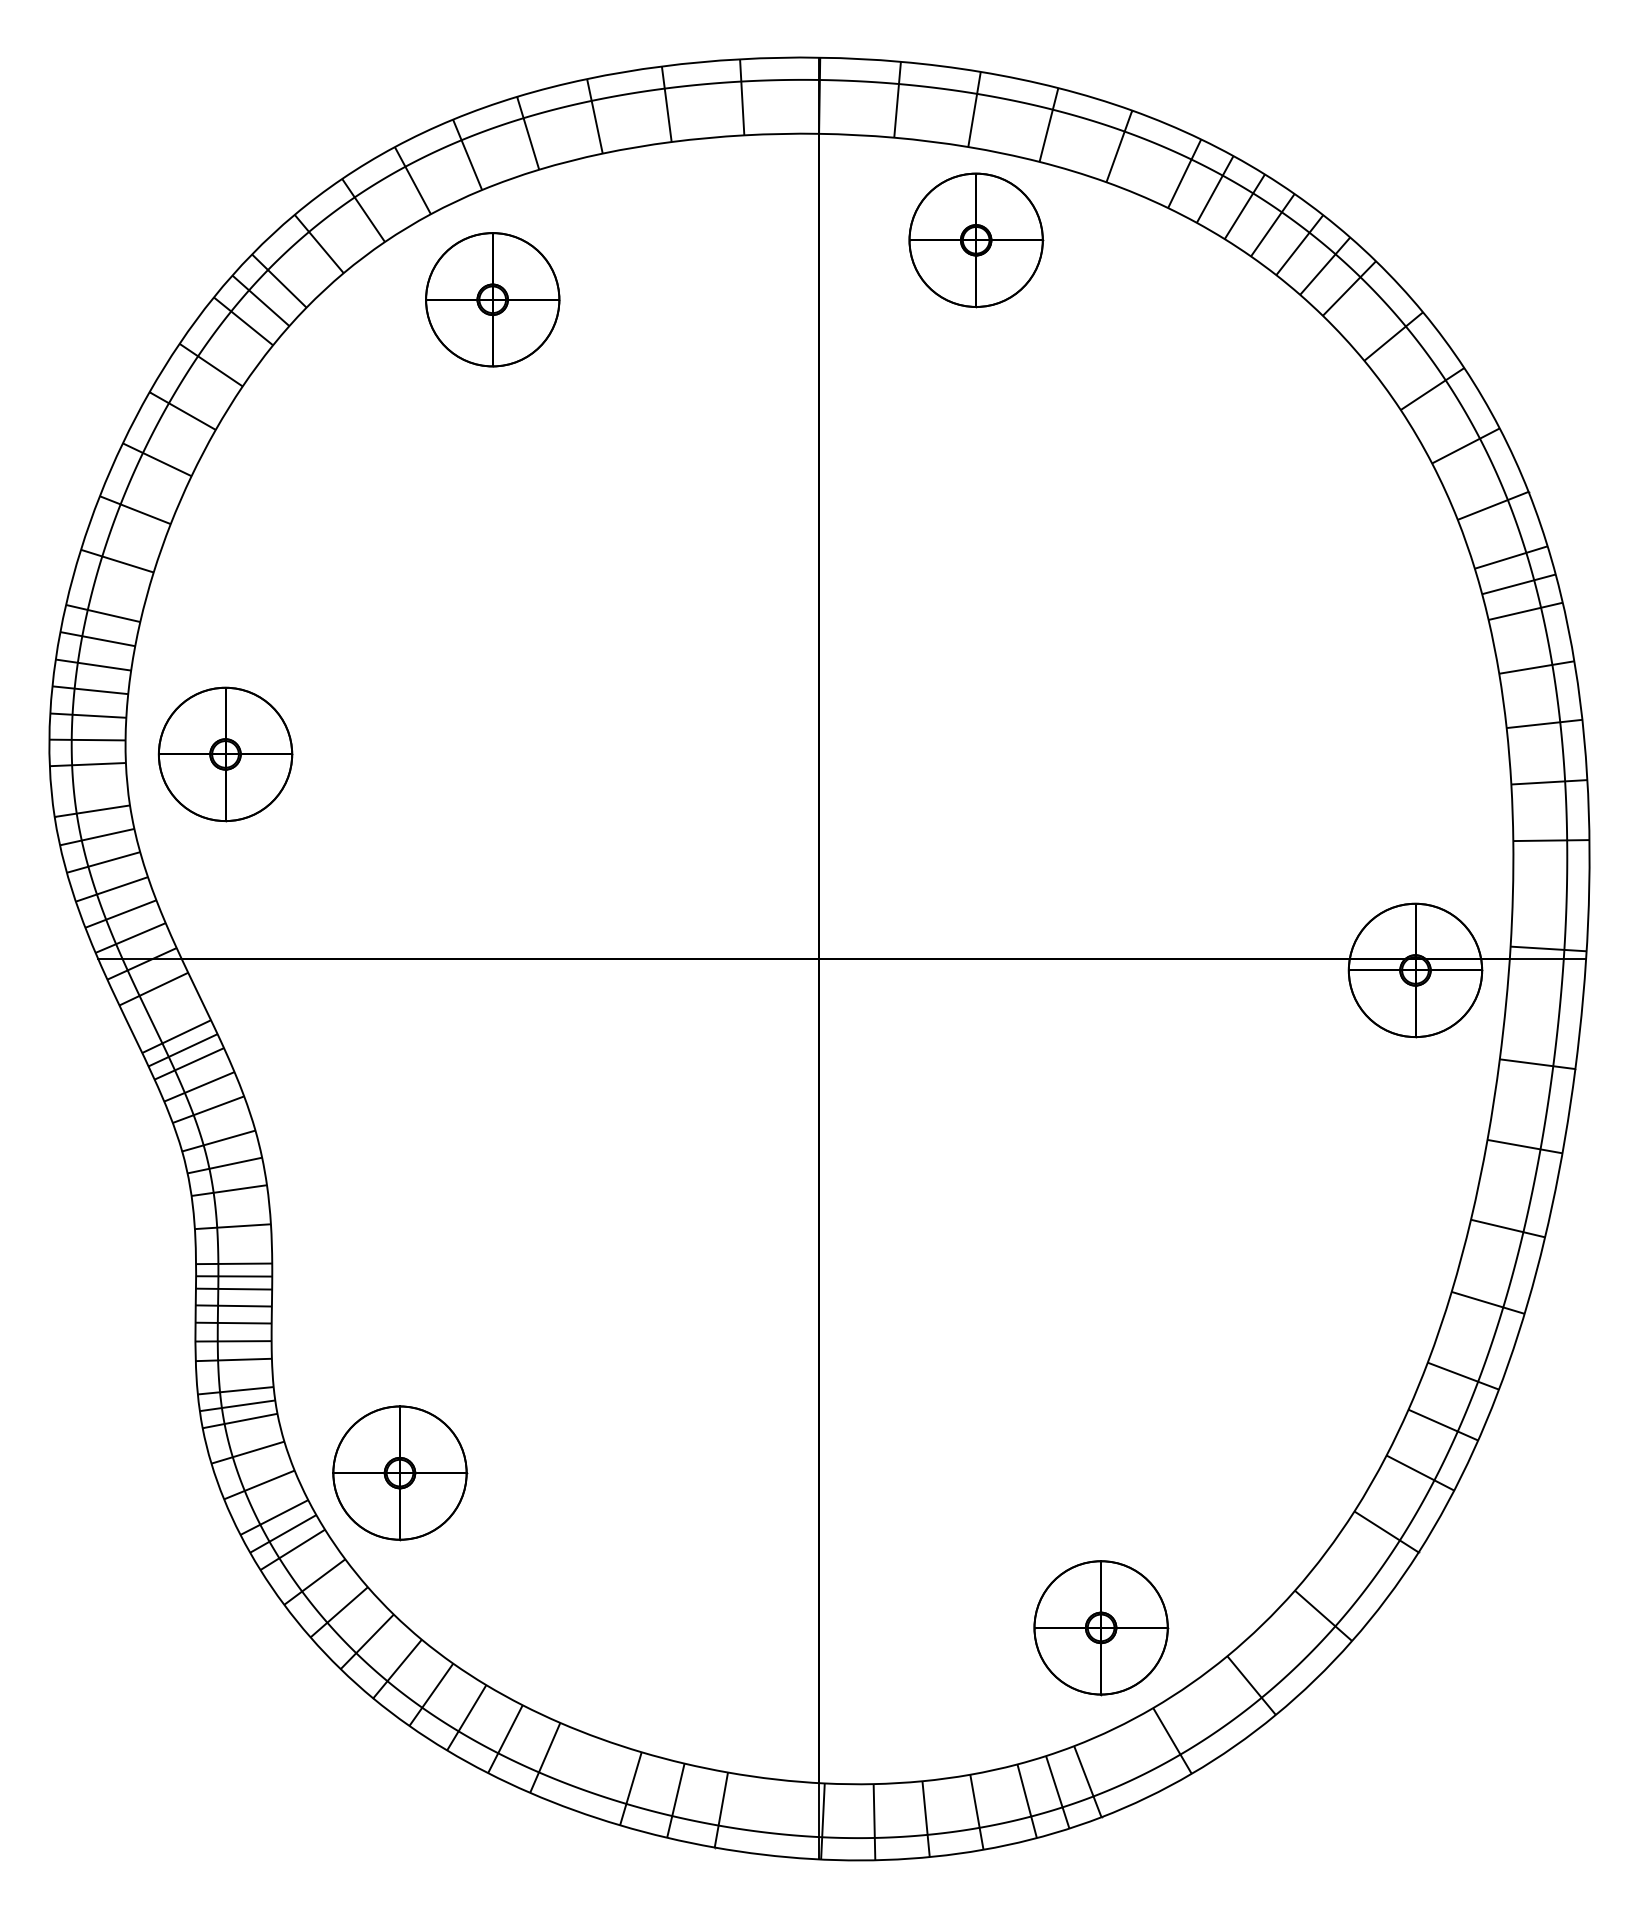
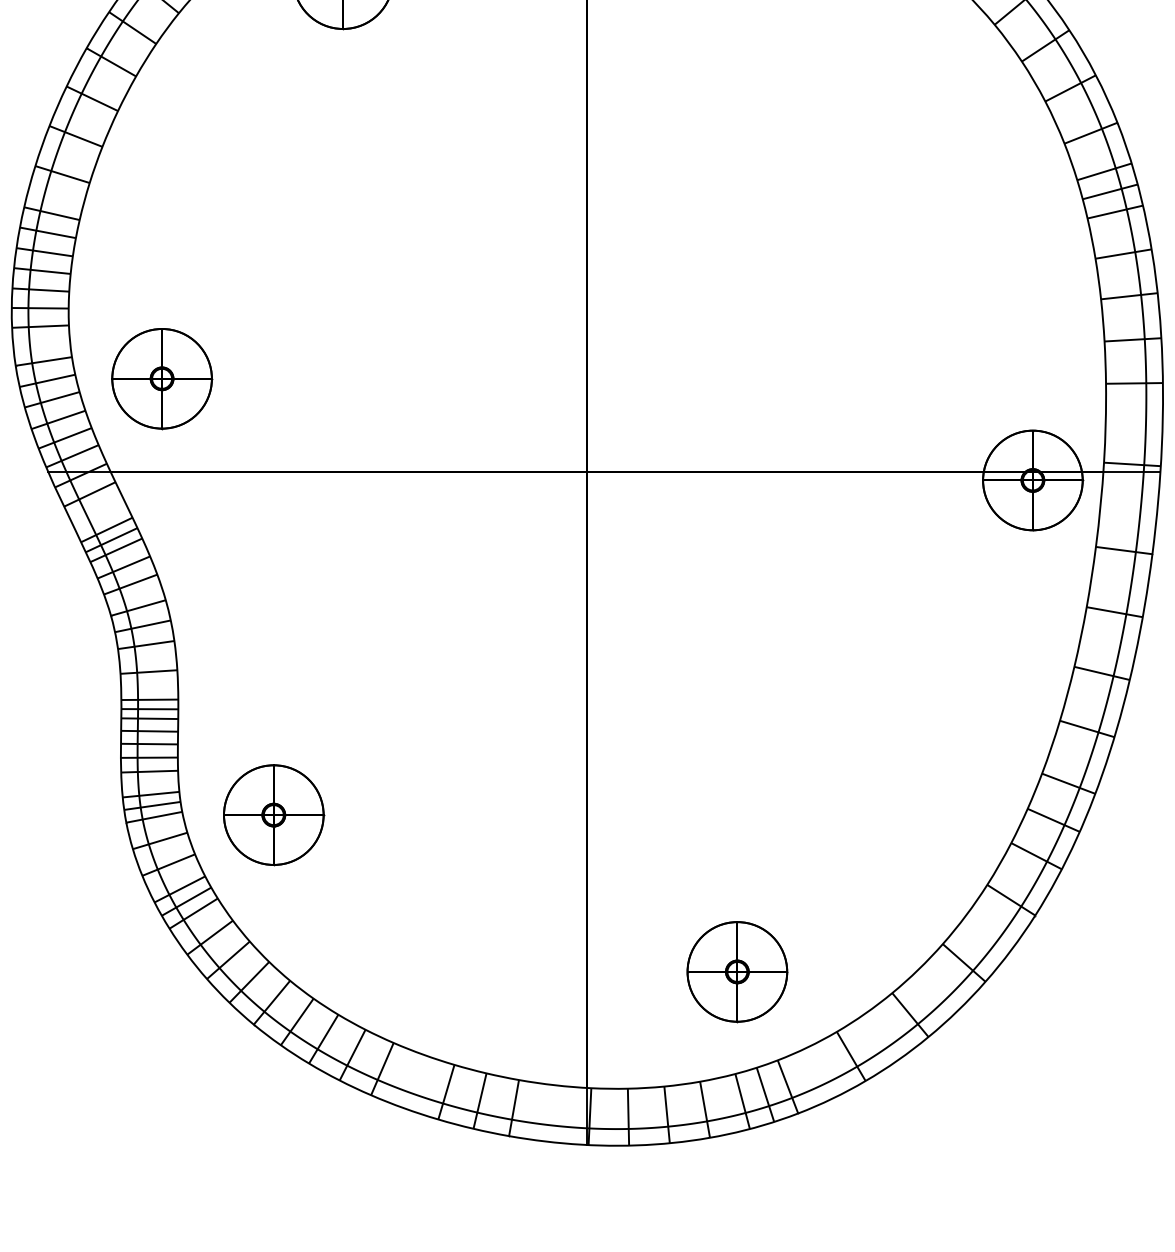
part: (225, 754) -> (162, 378), moved
part: (400, 1473) -> (274, 815), moved
part: (1101, 1628) -> (737, 972), moved

